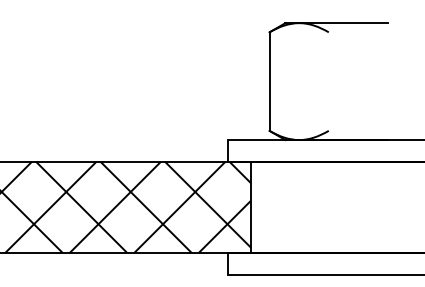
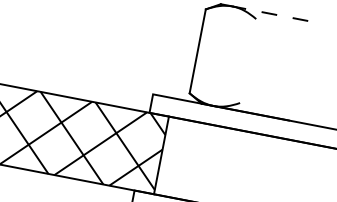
line: (343, 23) -> (270, 14), solid -> dashed

